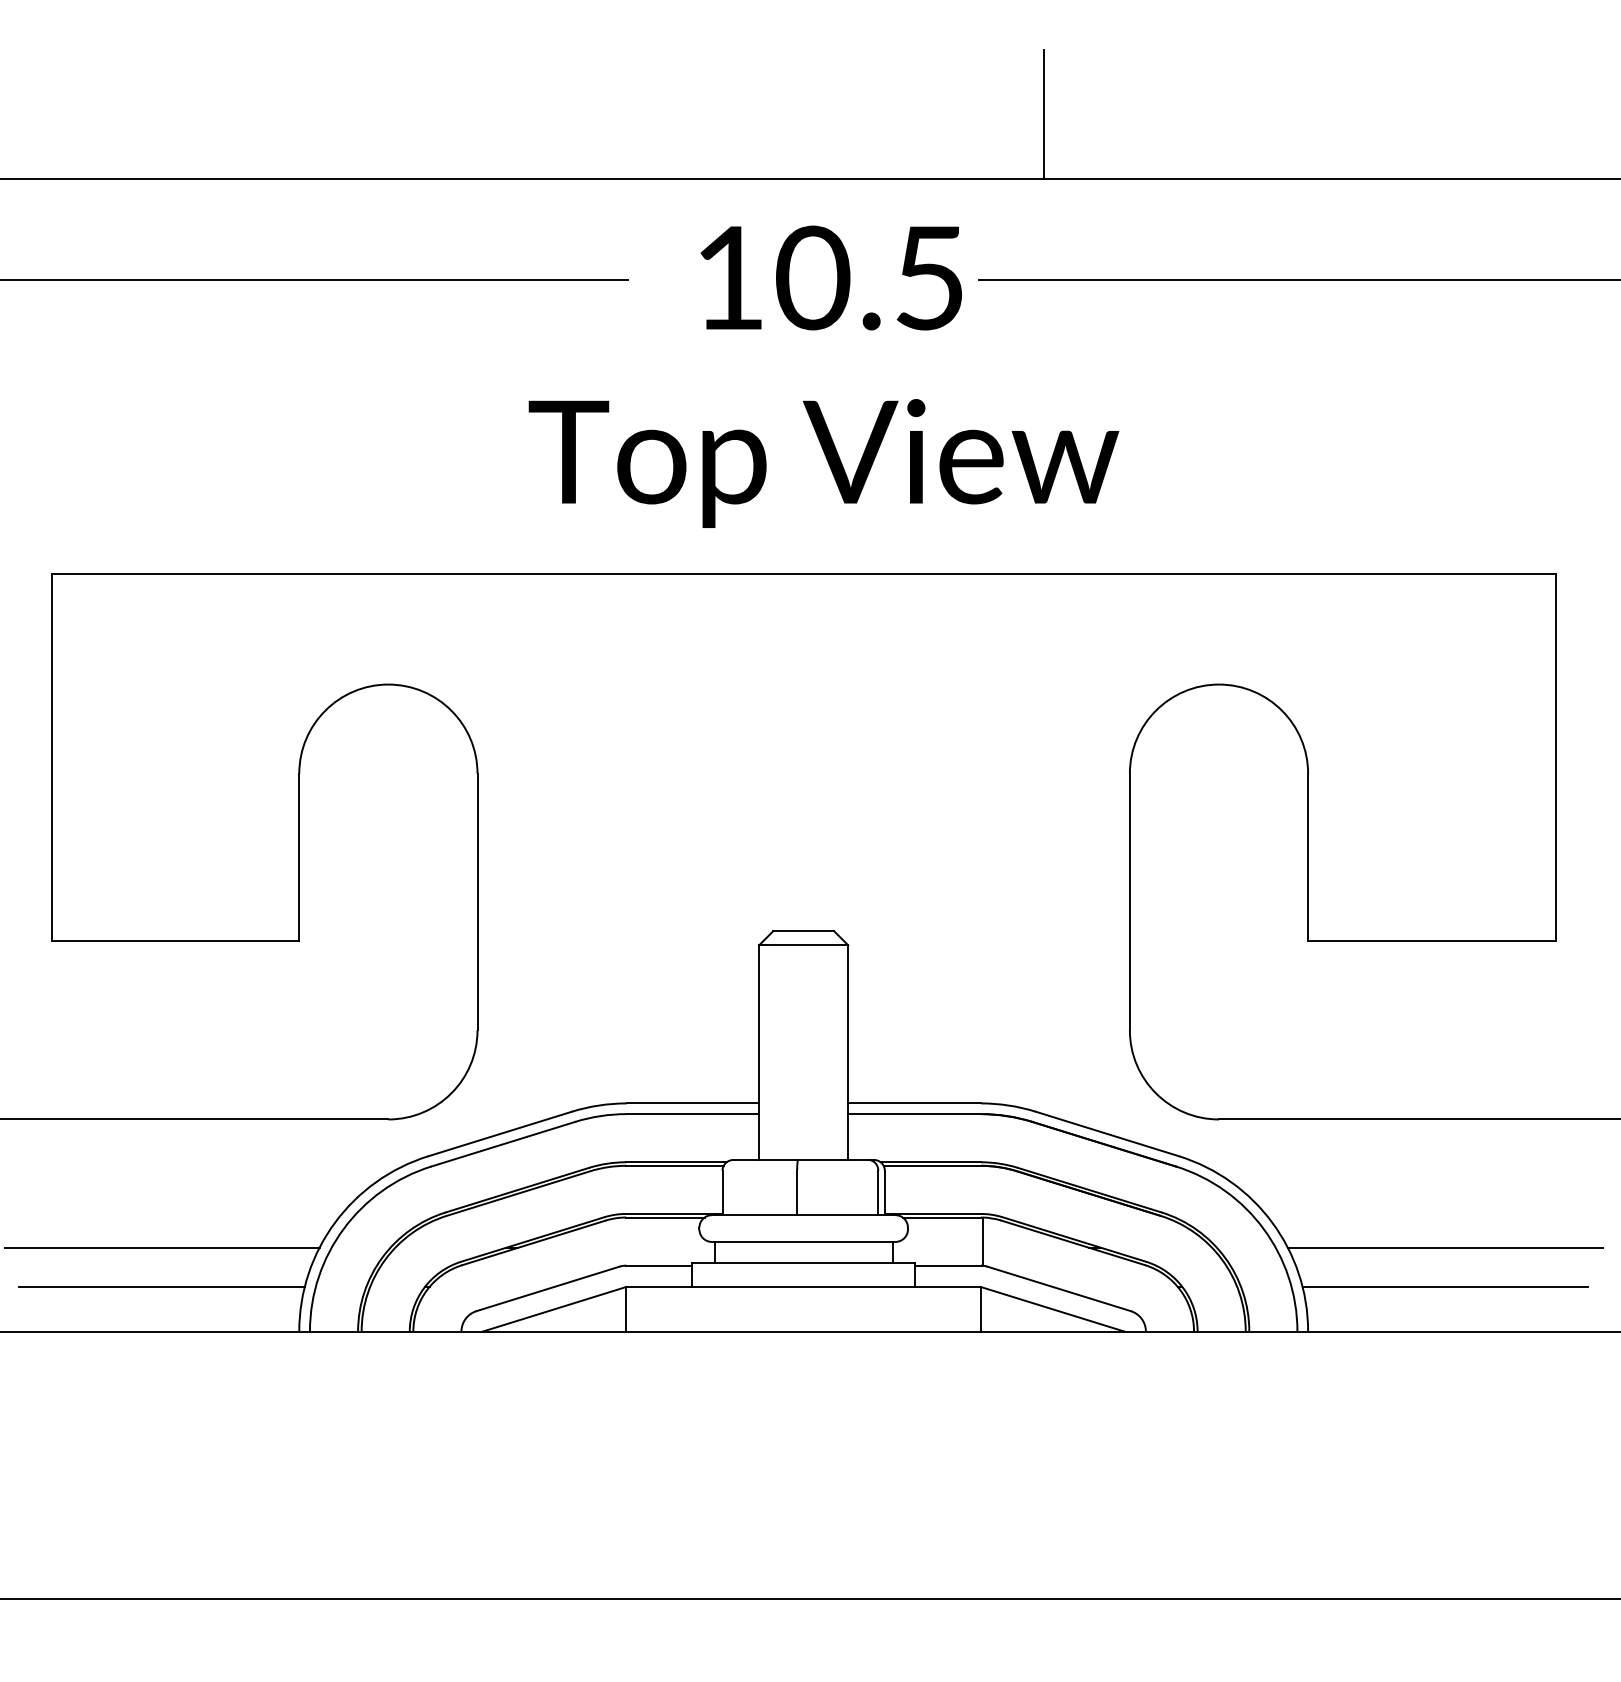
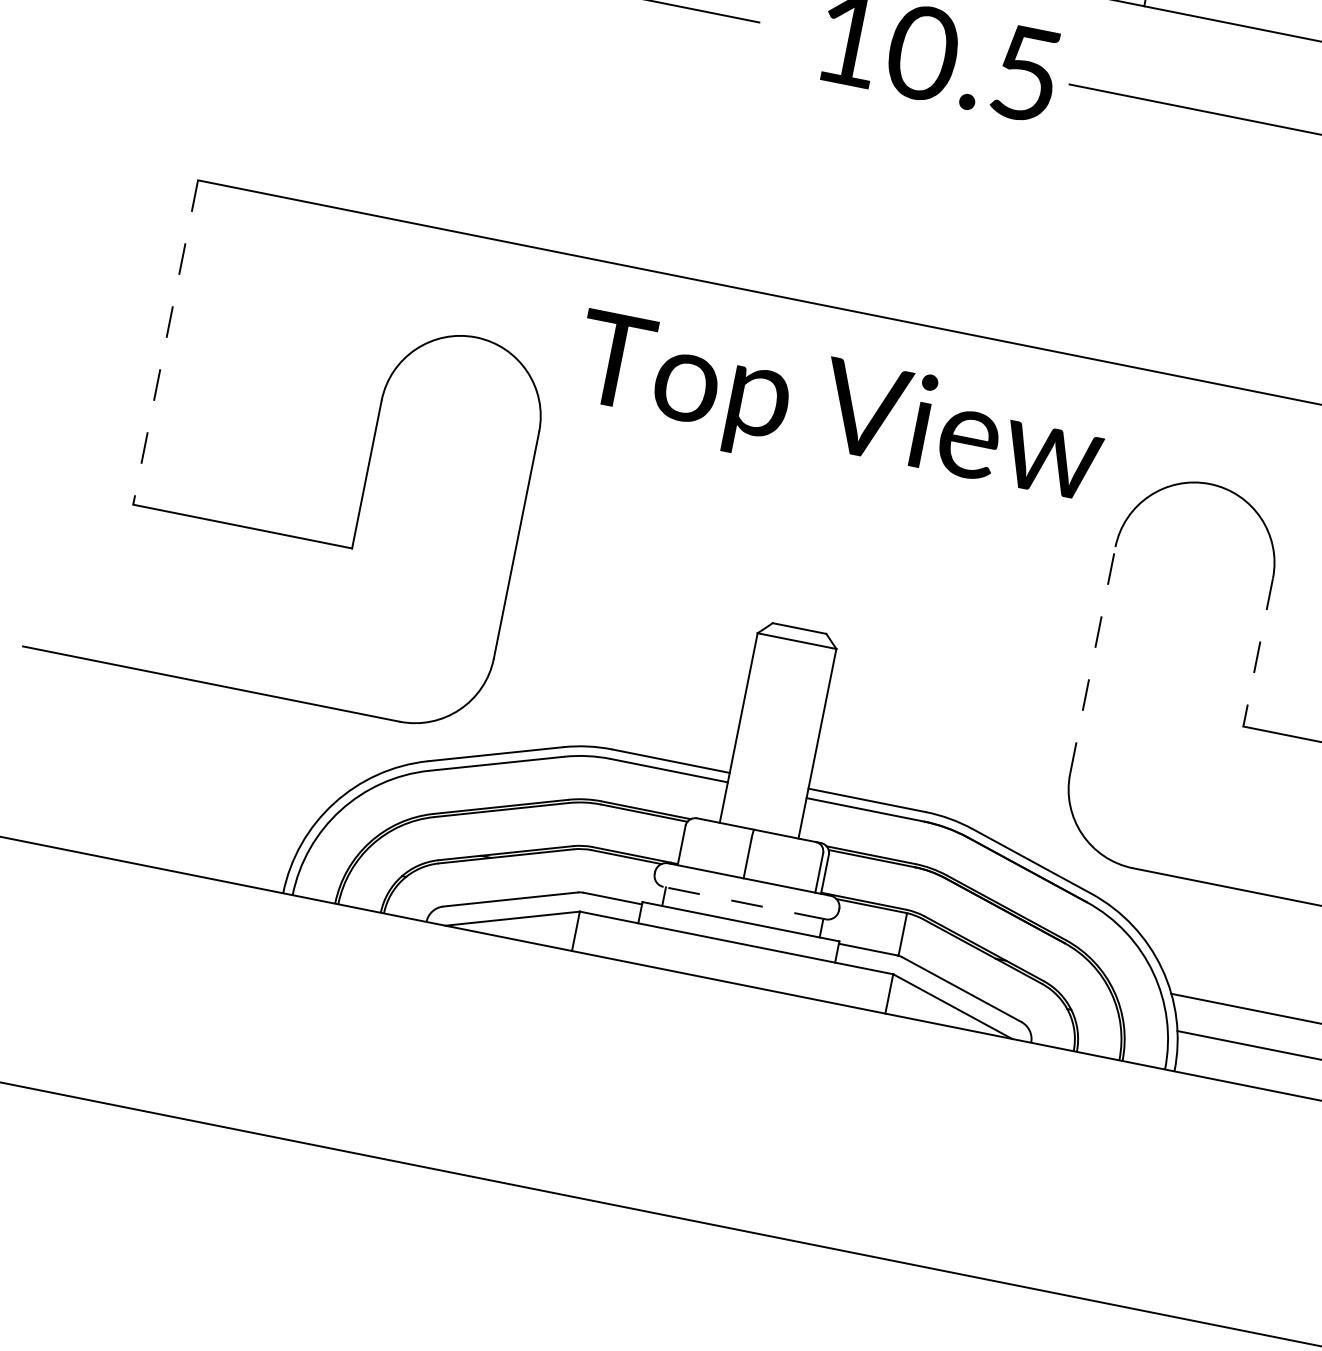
text: (823, 463) -> (838, 415), moved
line: (51, 757) -> (165, 342), solid -> dashed
line: (1308, 857) -> (1258, 652), solid -> dashed
line: (1129, 901) -> (1092, 659), solid -> dashed
line: (803, 1241) -> (744, 902), solid -> dashed
line: (161, 1247) -> (176, 794), removed
line: (161, 1287) -> (169, 830), removed

